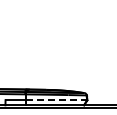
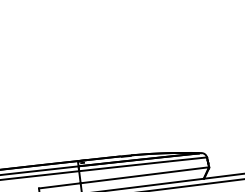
line: (56, 100) -> (145, 175), dashed -> solid

